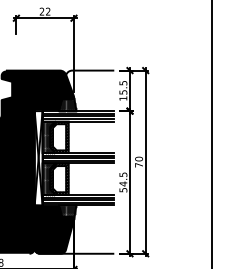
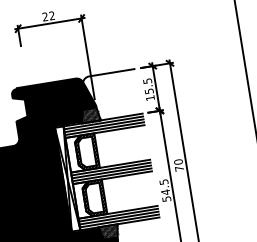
hatch: (48, 137) -> (74, 154), removed
hatch: (48, 178) -> (82, 199), removed

